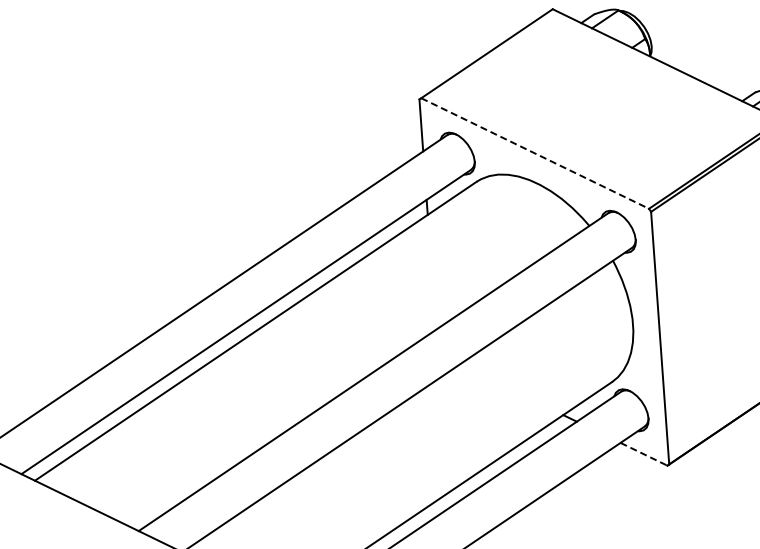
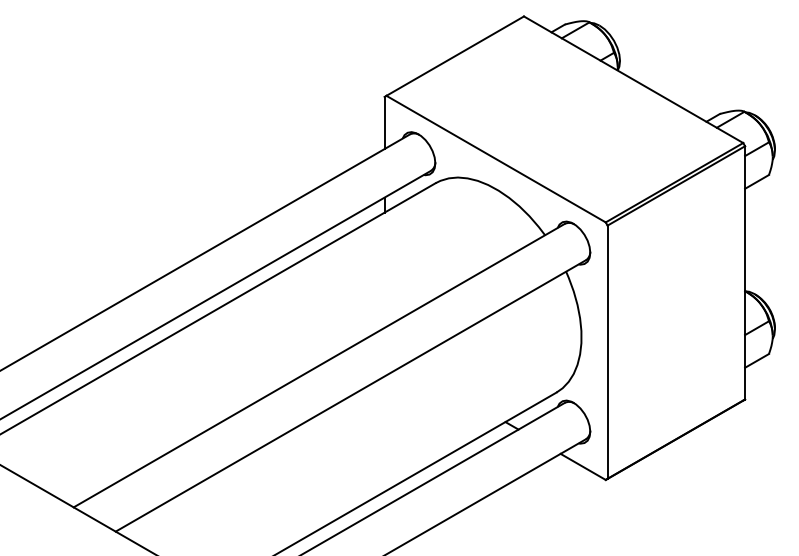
line: (535, 153) -> (496, 159), dashed -> solid
line: (644, 454) -> (583, 467), dashed -> solid

